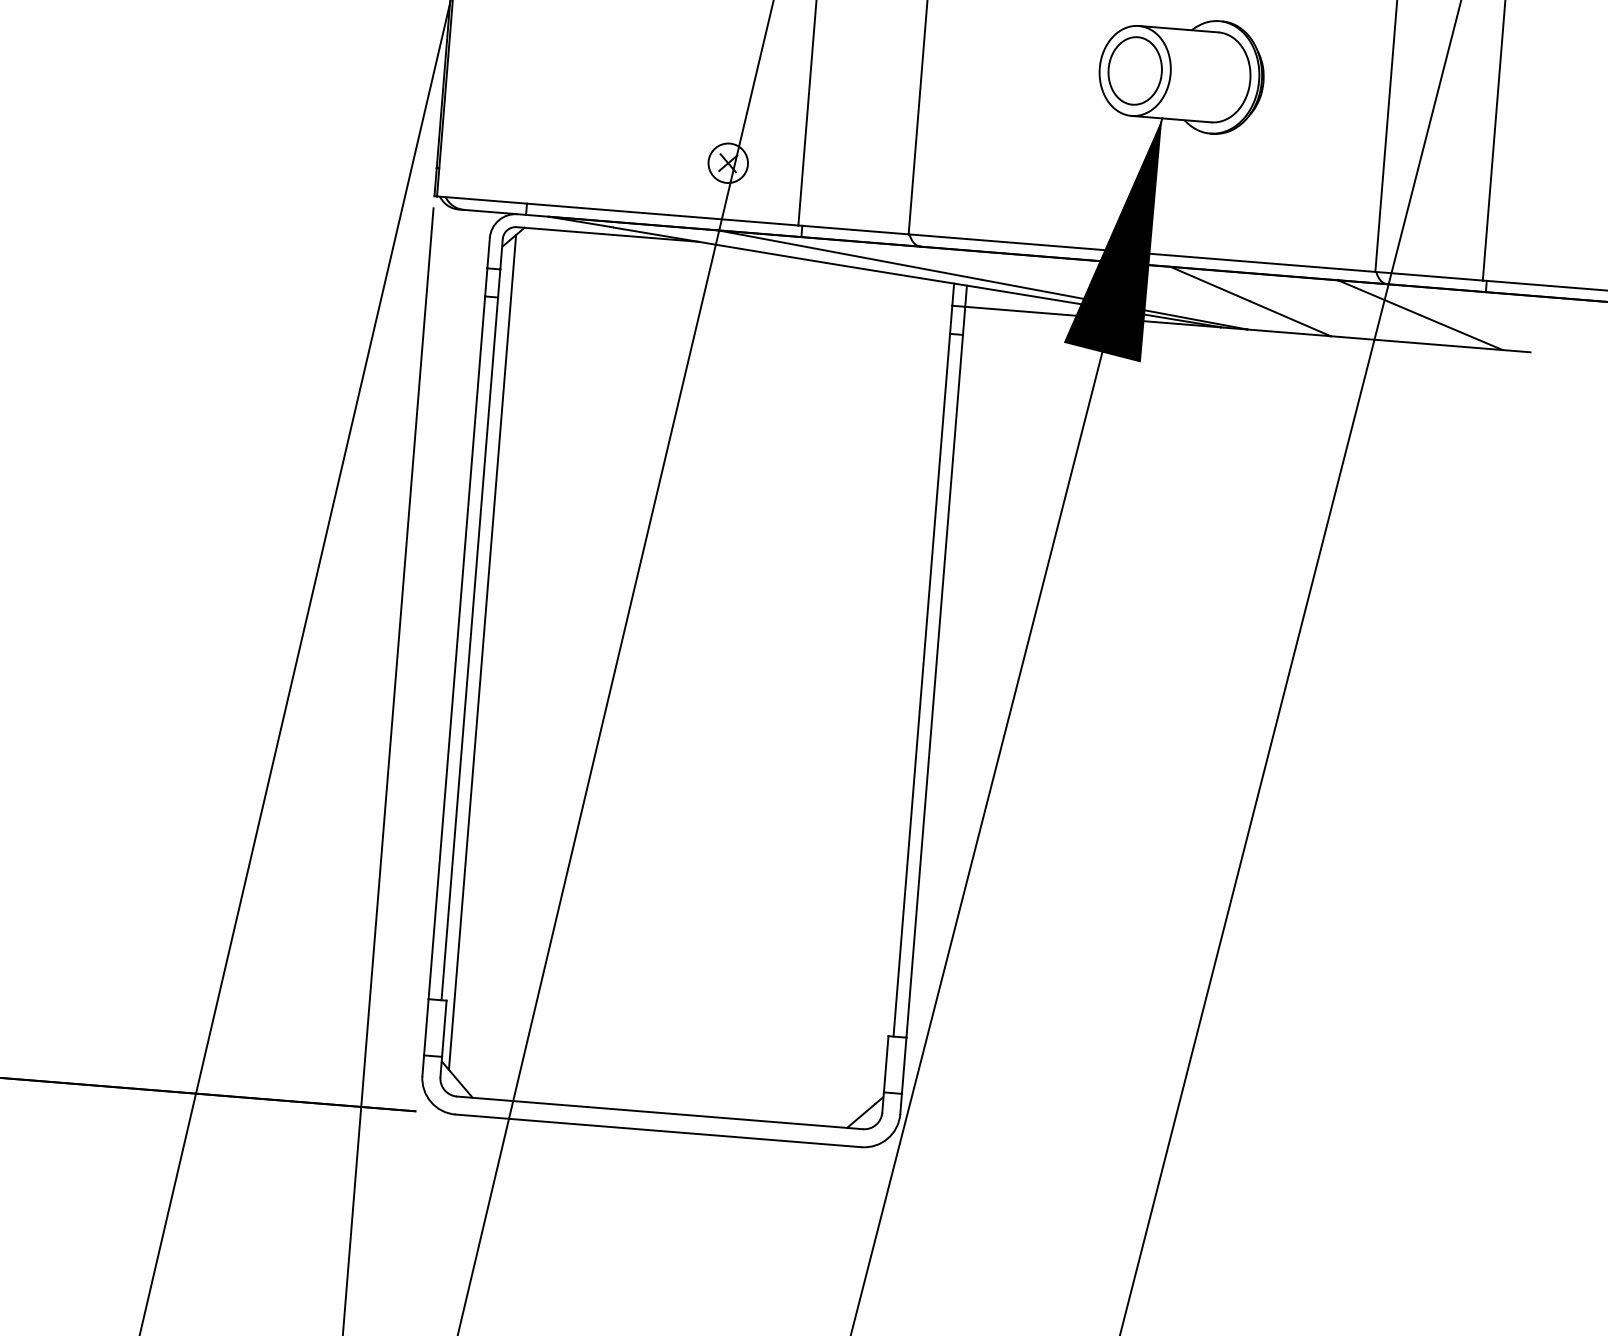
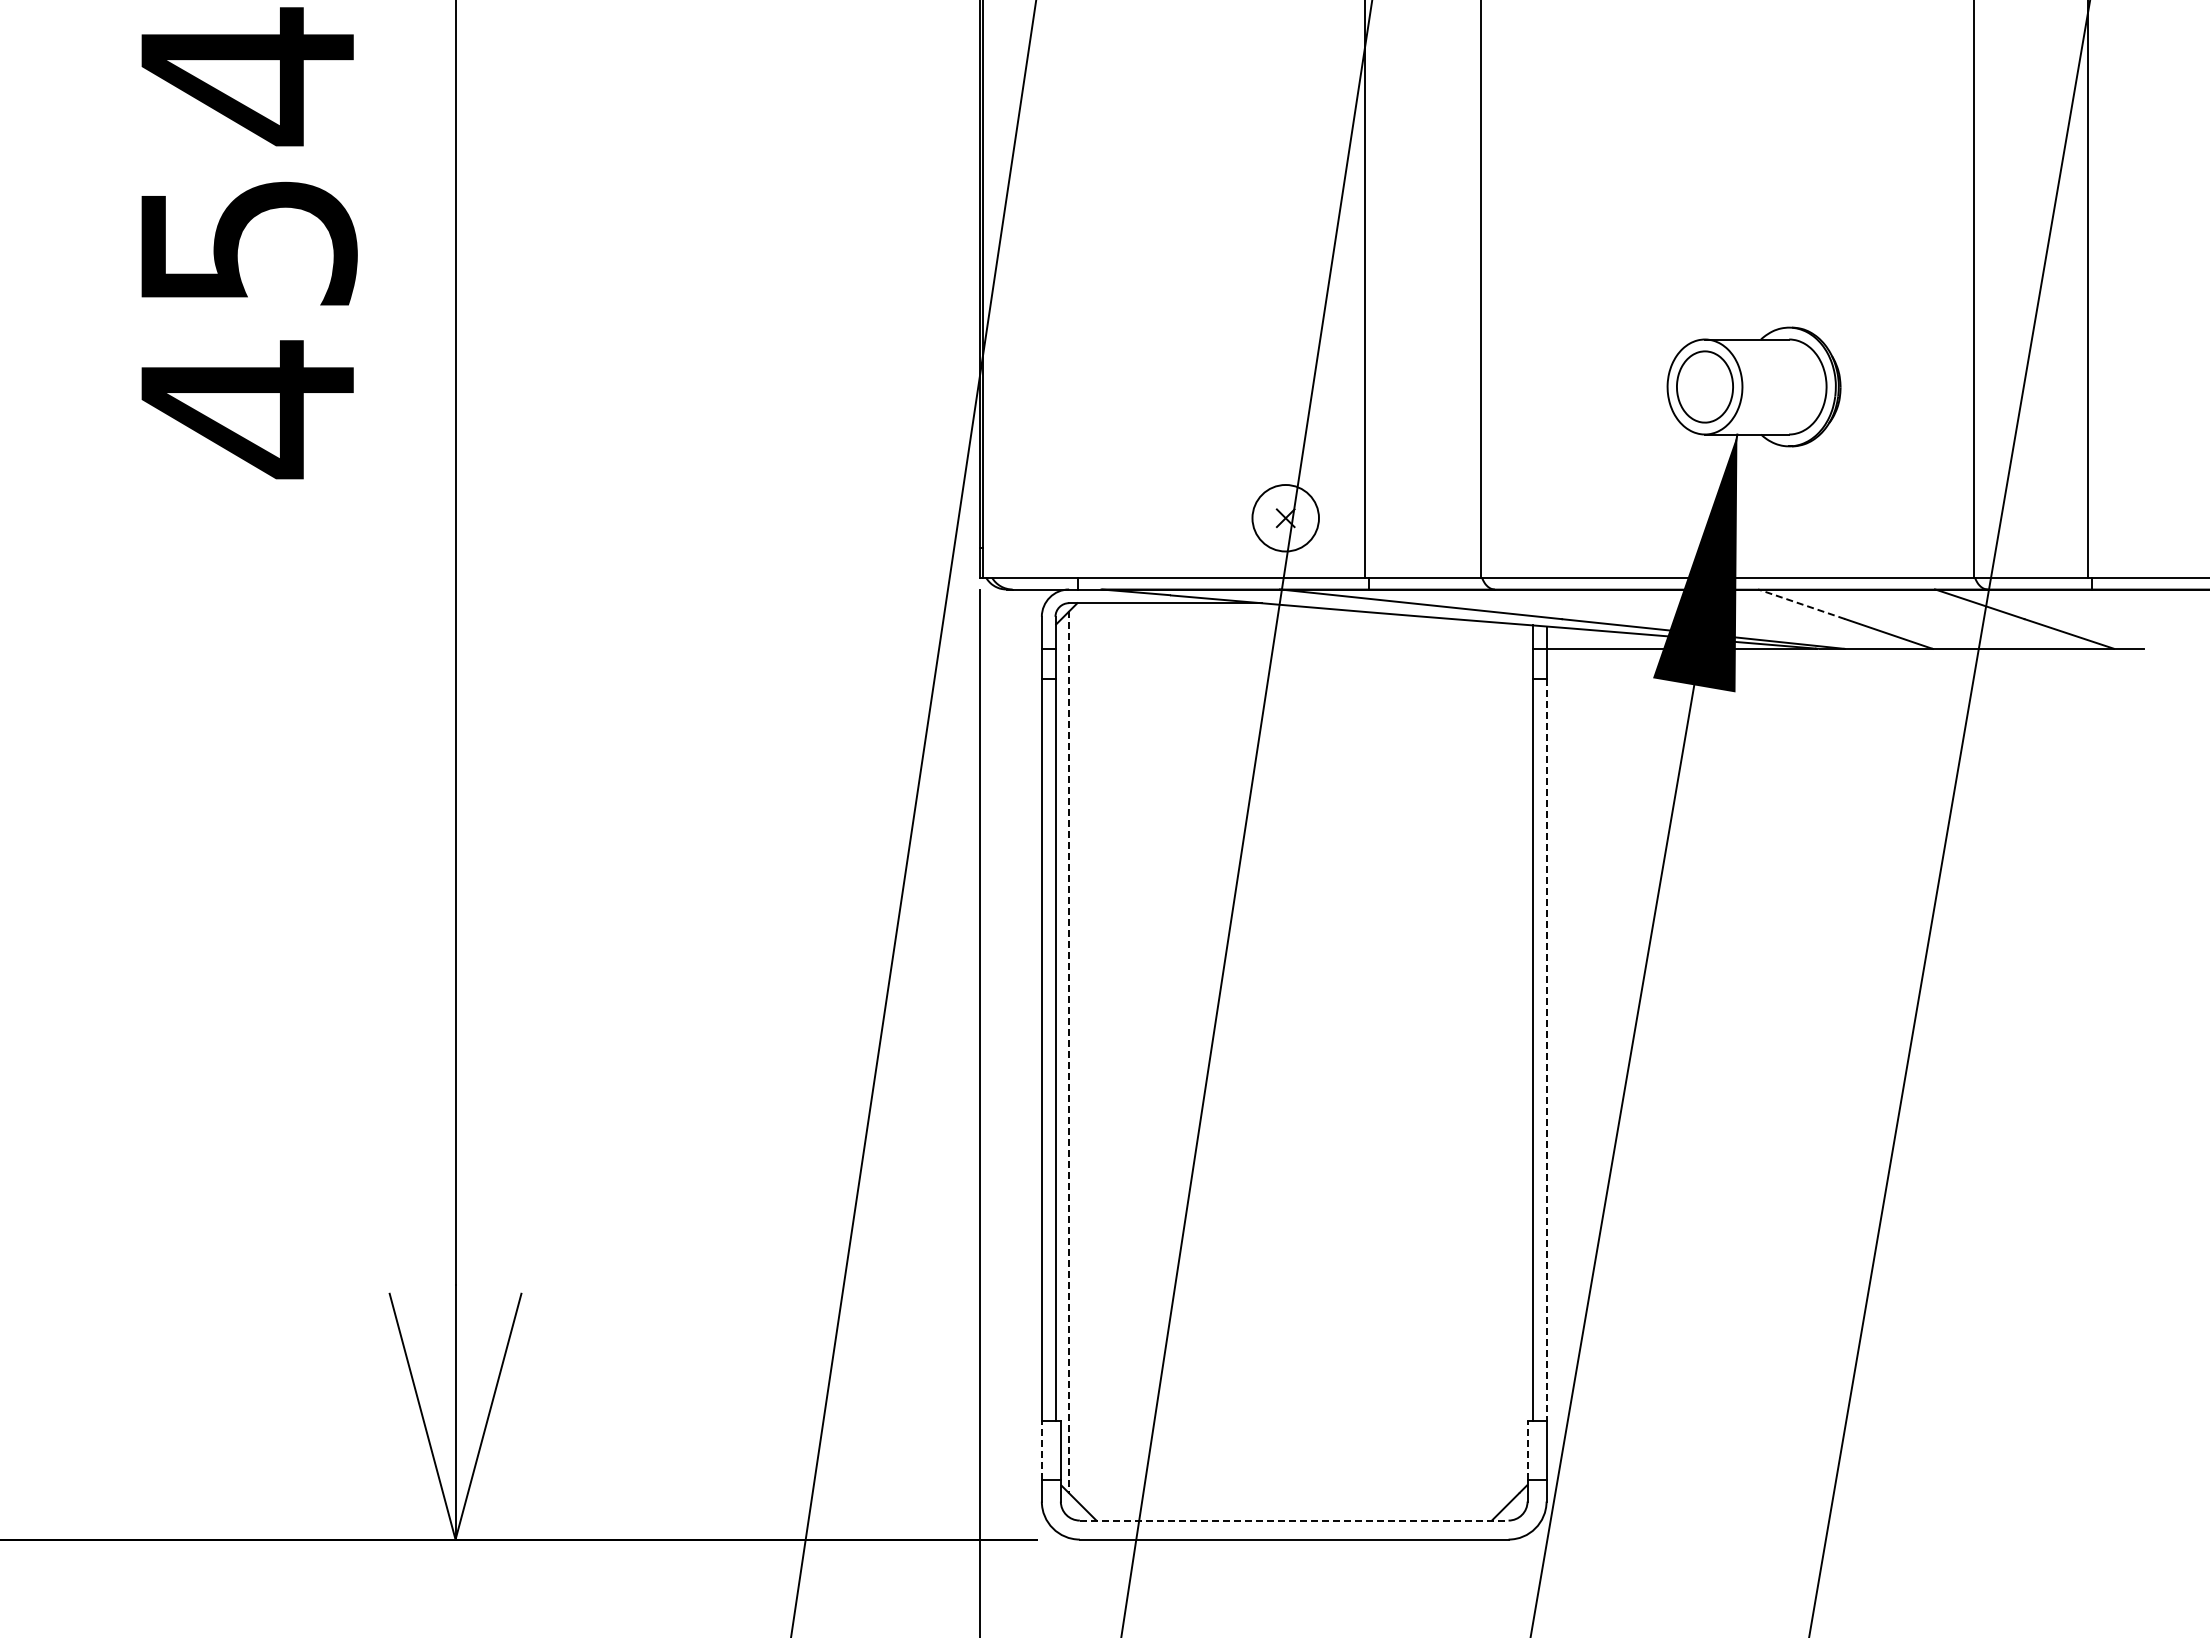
circle: (728, 163) -> (1285, 518), size x1.6
line: (1209, 284) -> (1801, 604), solid -> dashed
line: (482, 652) -> (1069, 1052), solid -> dashed
line: (934, 687) -> (1546, 1050), solid -> dashed
line: (426, 1027) -> (1041, 1450), solid -> dashed
line: (886, 1064) -> (1527, 1450), solid -> dashed
line: (660, 1112) -> (1294, 1520), solid -> dashed

